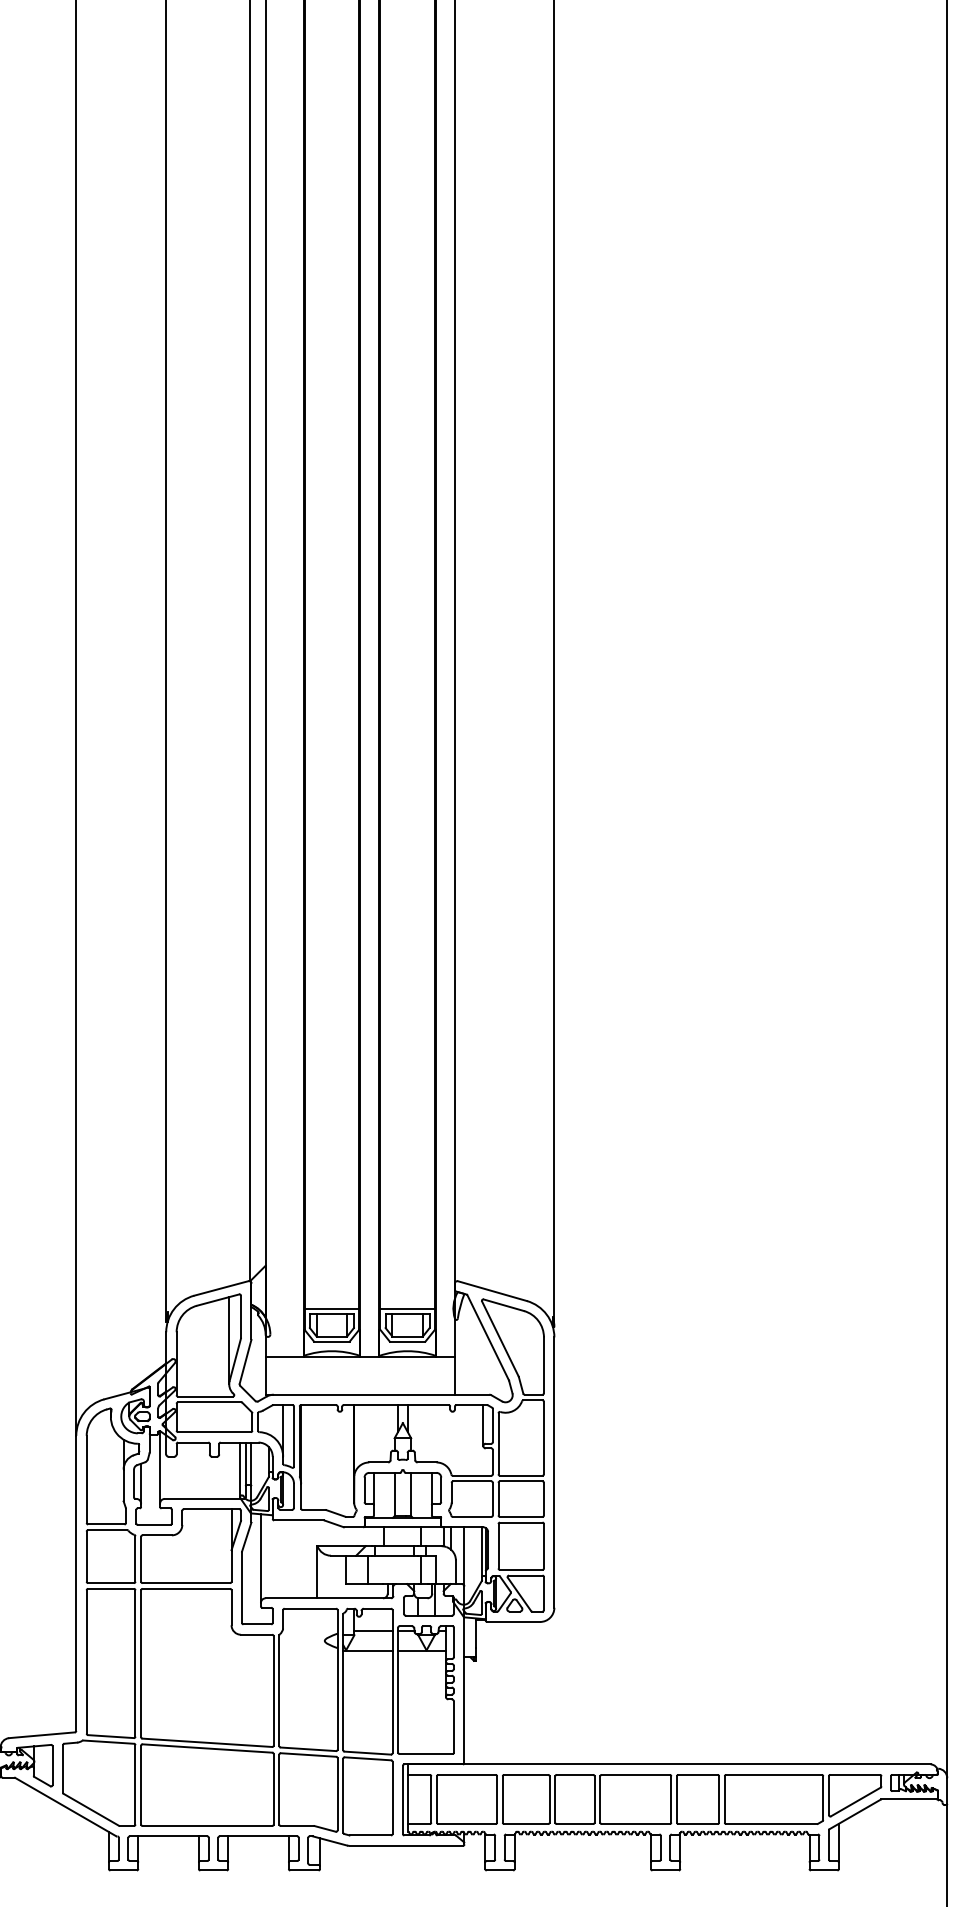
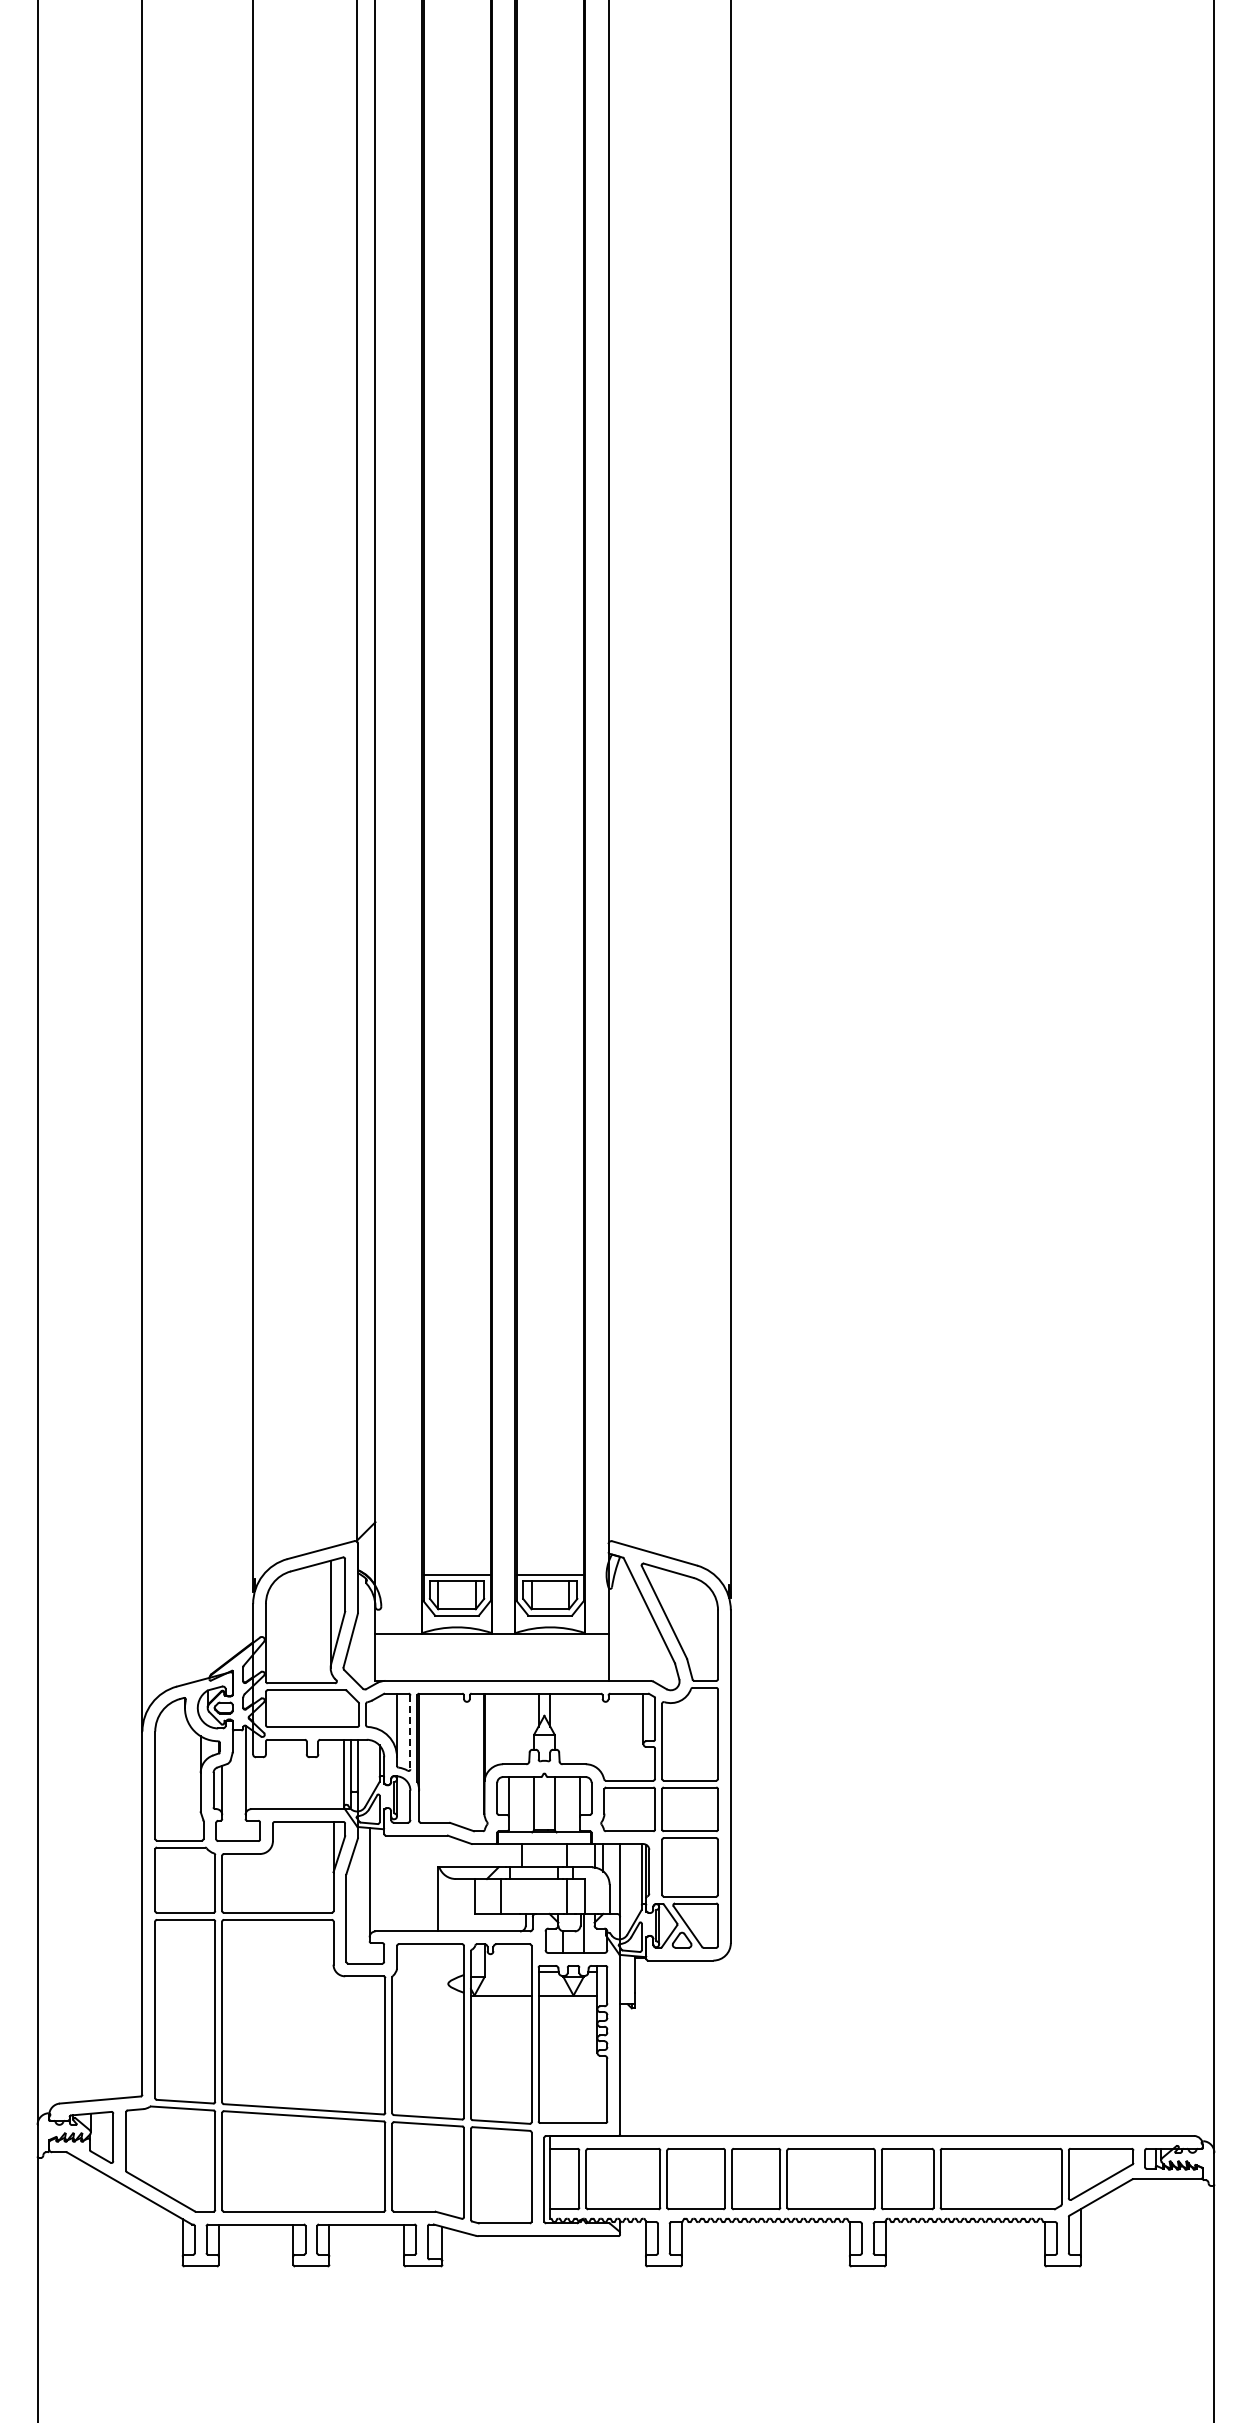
line: (294, 1436) -> (410, 1732), solid -> dashed
line: (372, 1630) -> (507, 1971), removed

